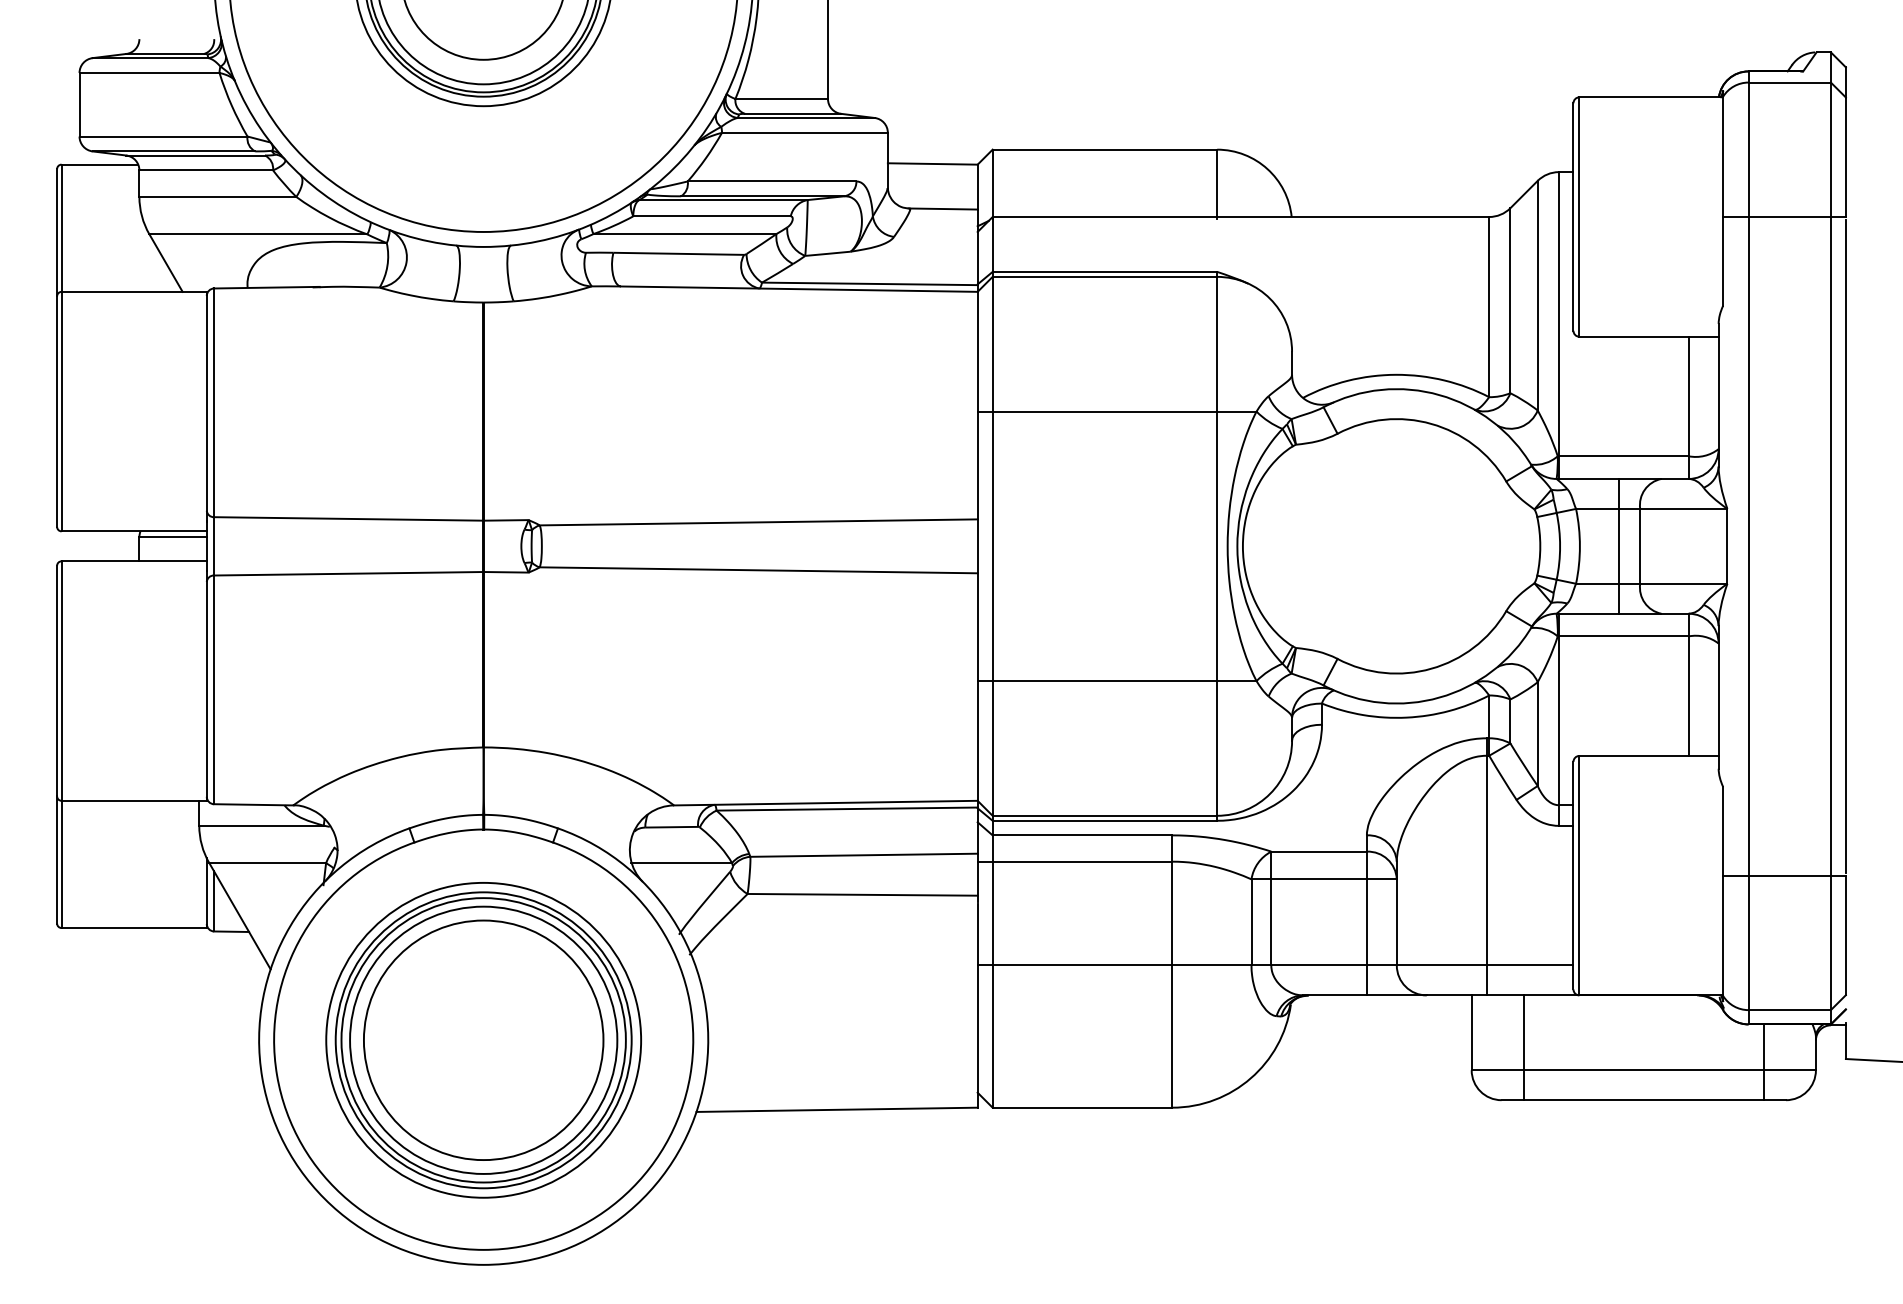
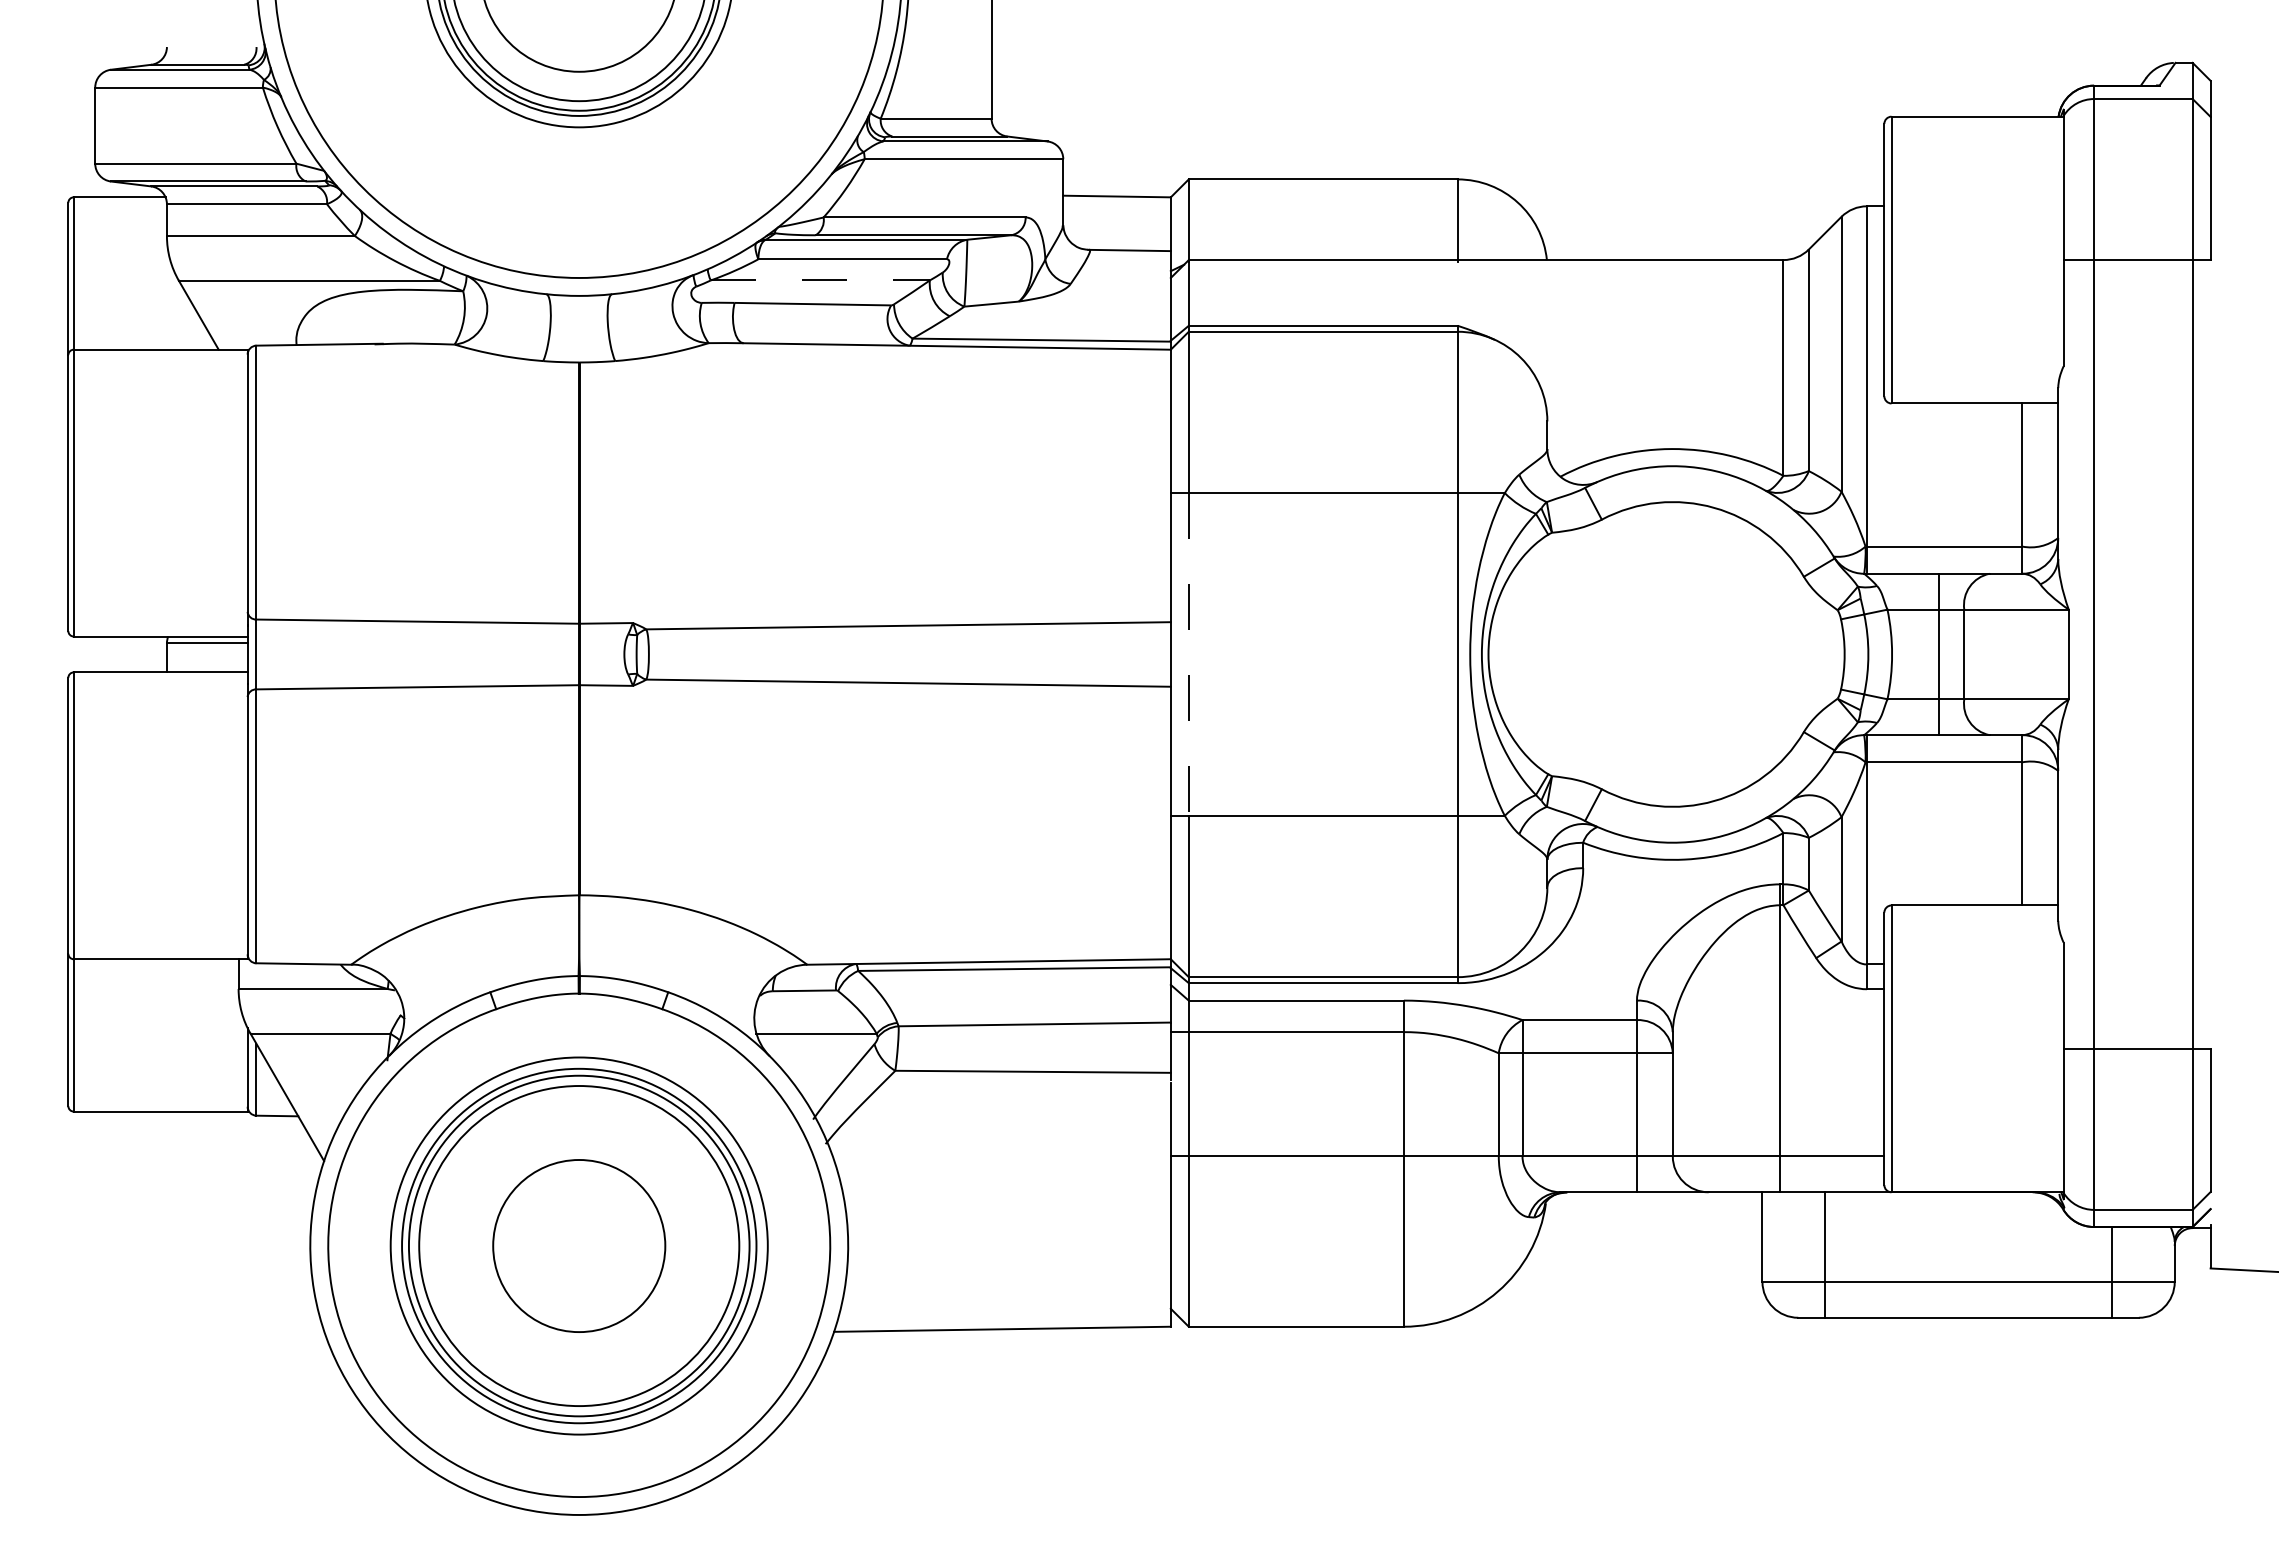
line: (685, 234) -> (820, 280), solid -> dashed
line: (992, 546) -> (1188, 654), solid -> dashed
line: (1845, 546) -> (2210, 654), removed
circle: (483, 1039) -> (578, 1245), size x0.6

